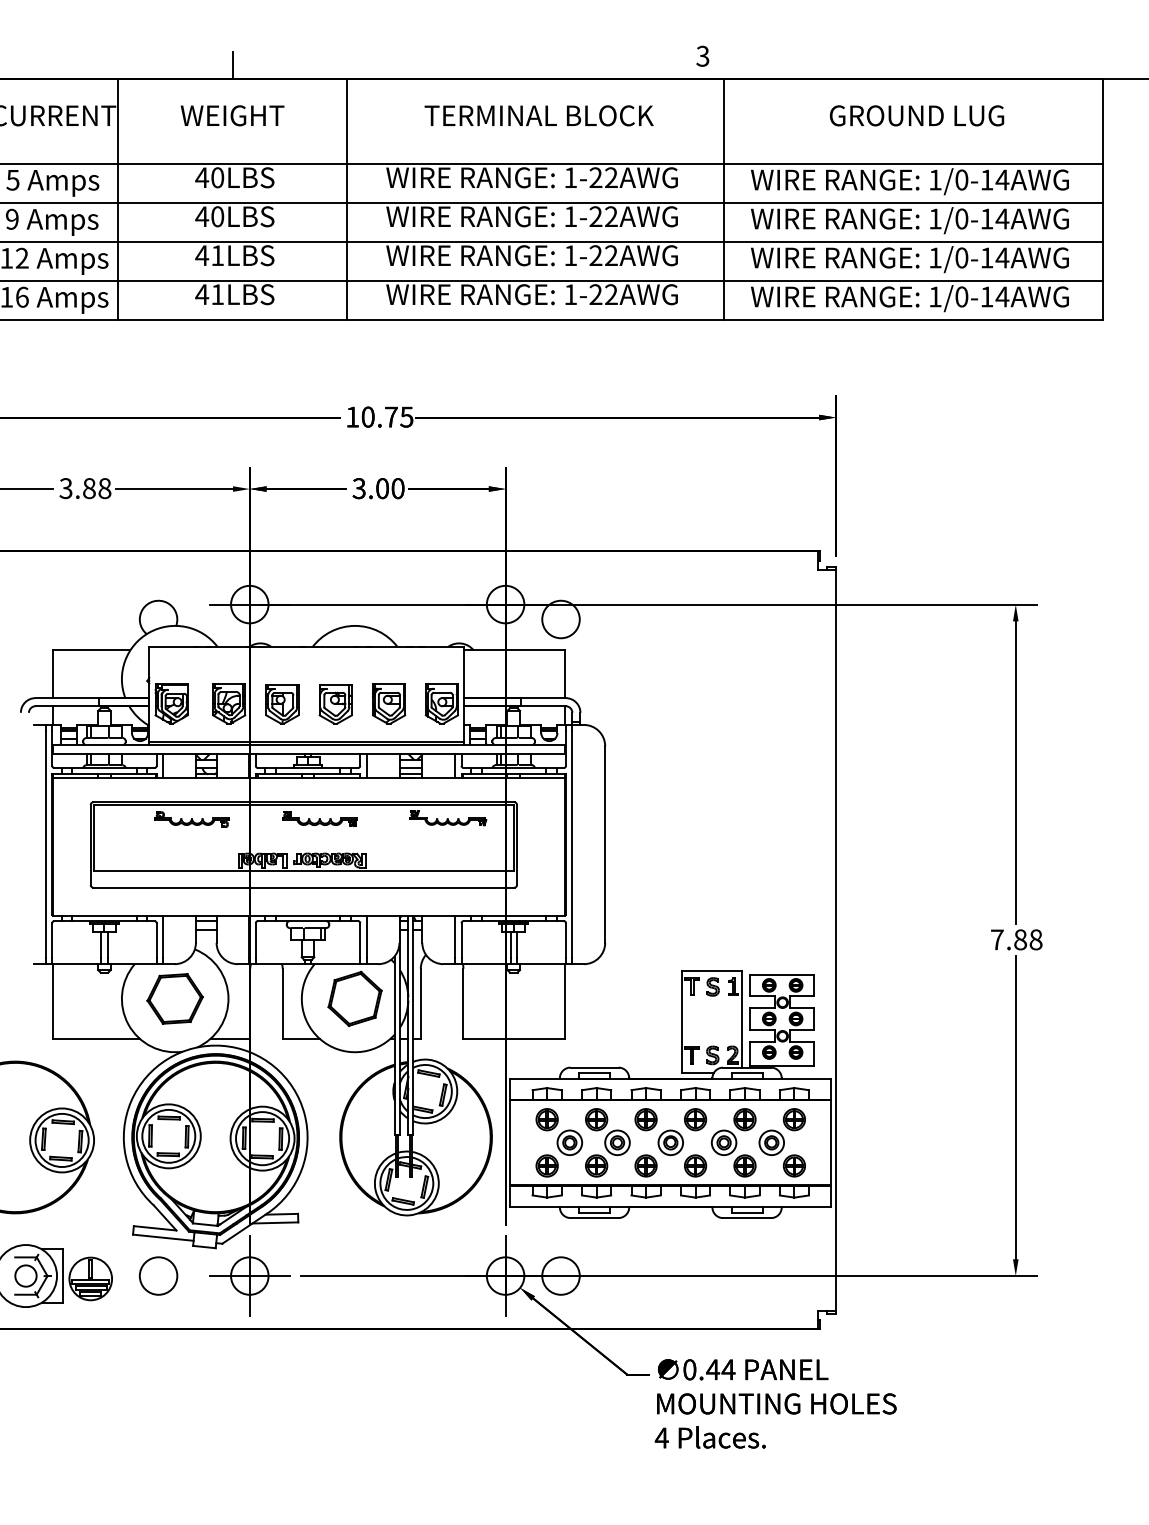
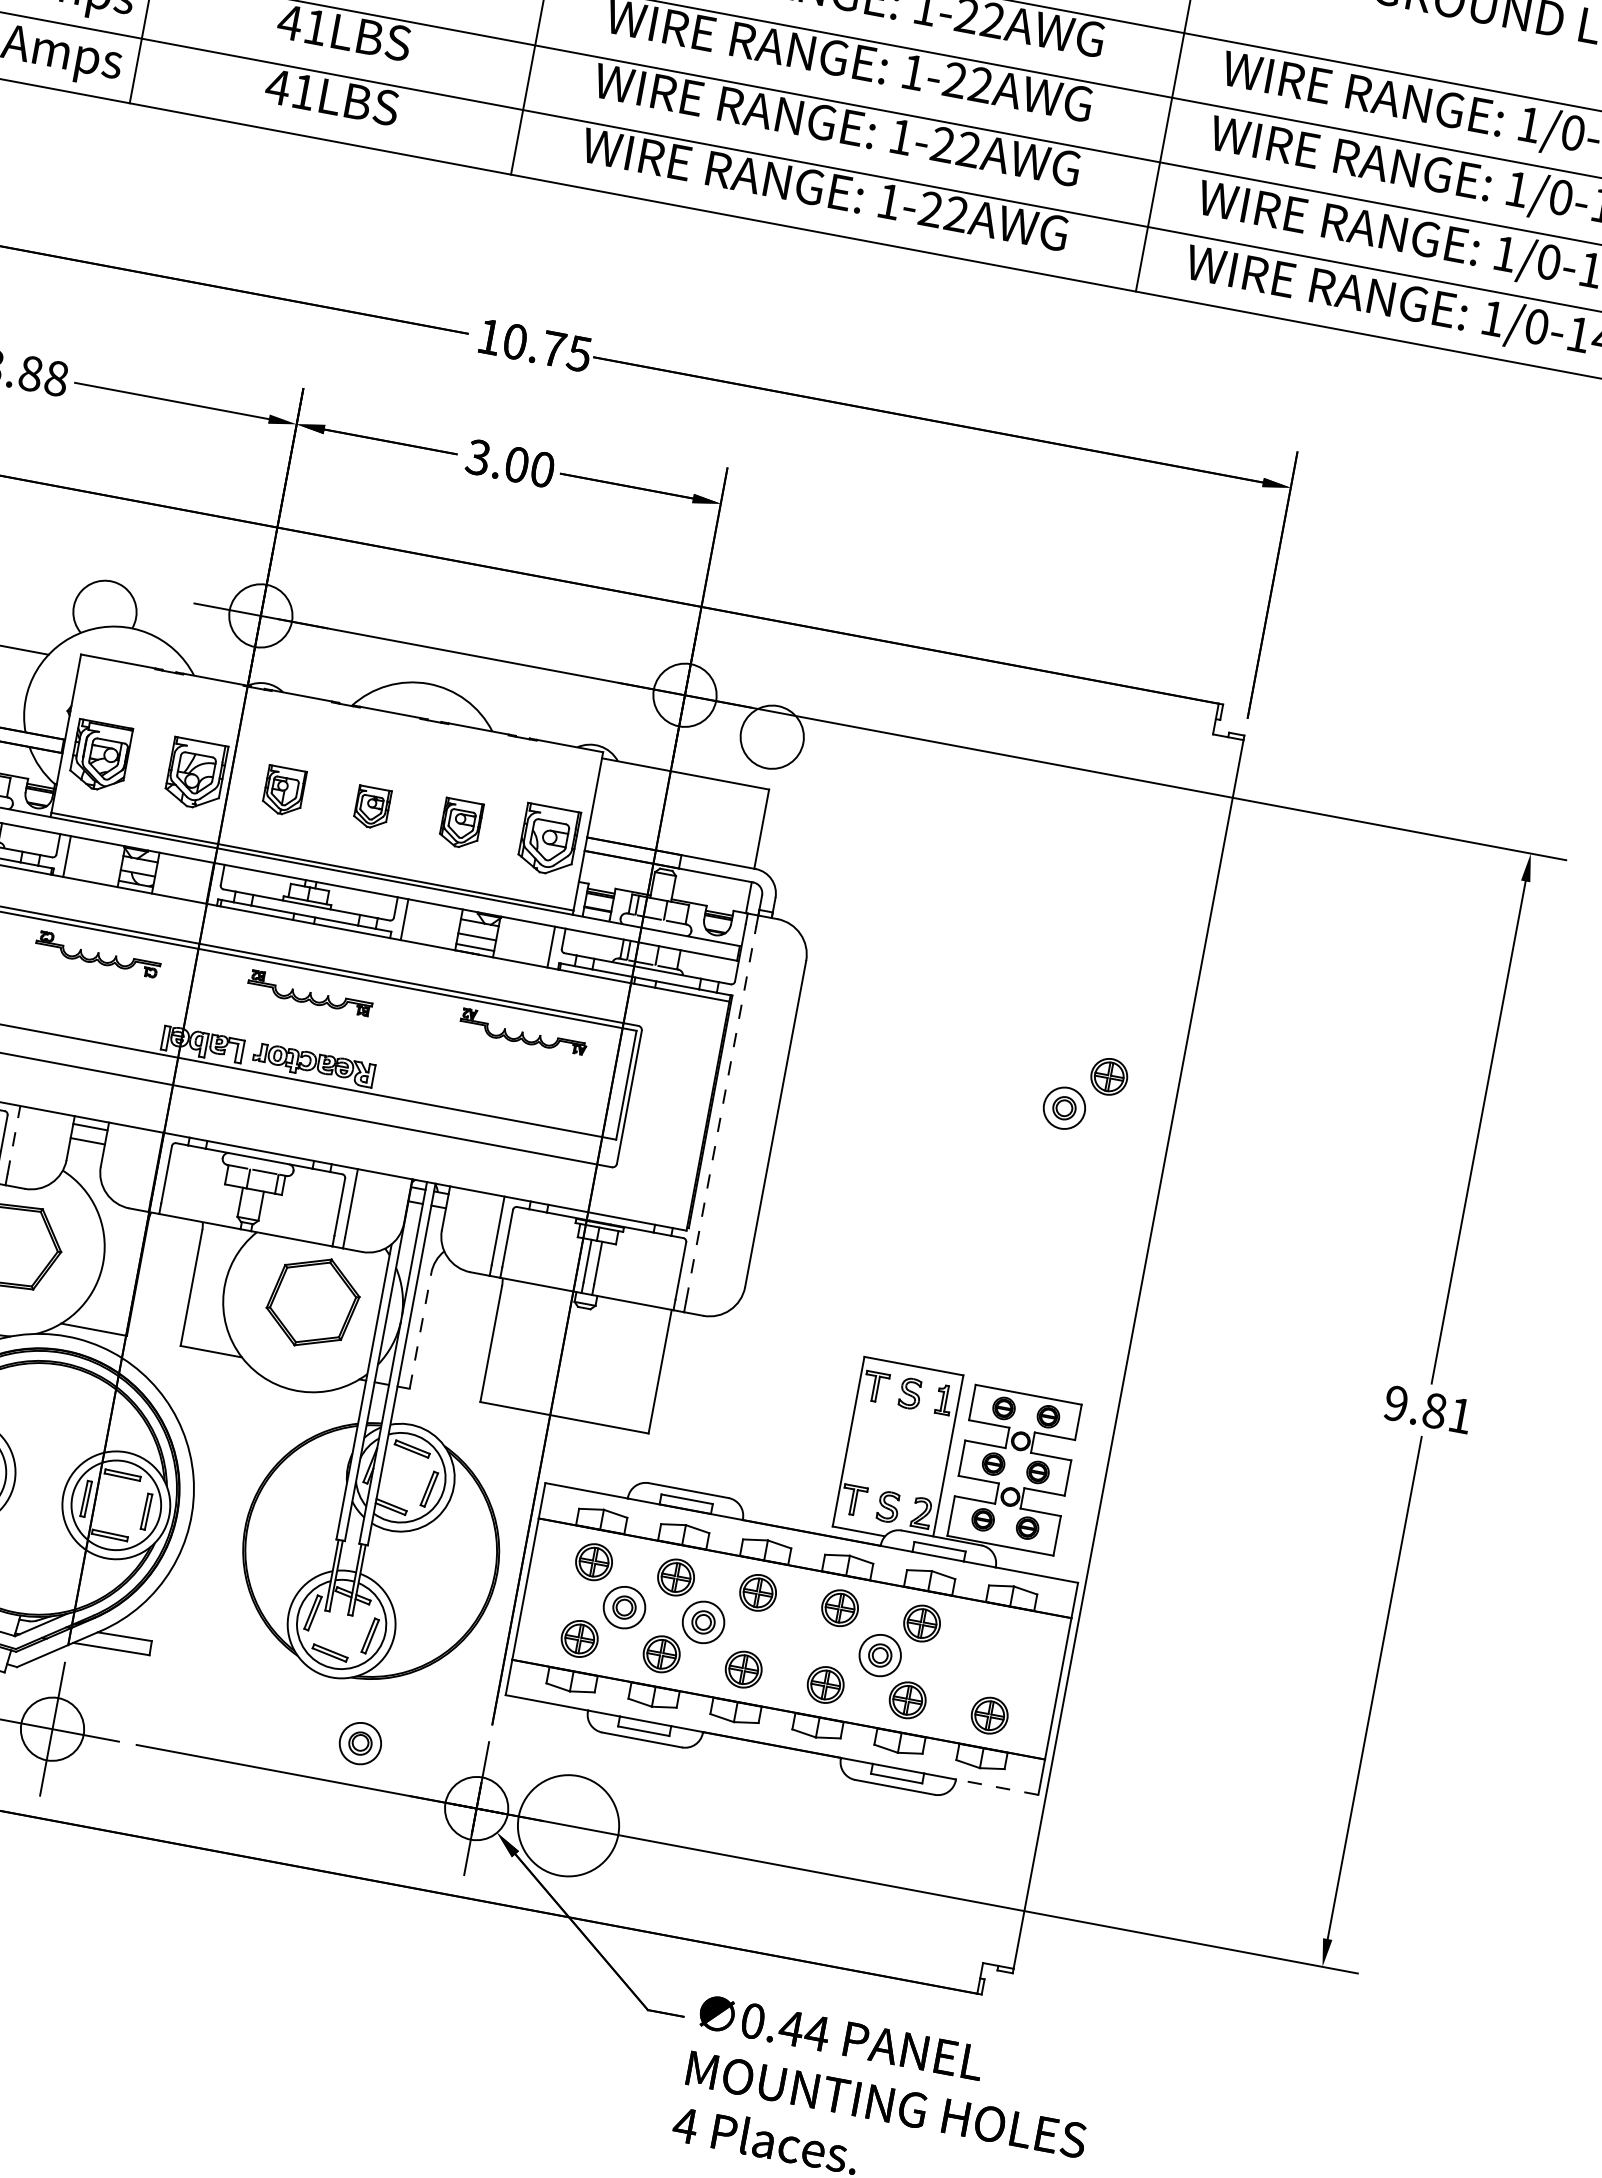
part: (389, 703) -> (461, 823), size x0.7
part: (282, 704) -> (284, 791), size x0.7
part: (335, 704) -> (371, 808), size x0.6
line: (572, 844) -> (721, 1113), solid -> dashed
line: (163, 937) -> (14, 1141), solid -> dashed
text: (1016, 939) -> (1428, 1409), 7.88 -> 9.81
line: (420, 1003) -> (420, 1330), solid -> dashed
part: (781, 1131) -> (1084, 1092), moved
part: (670, 1142) -> (360, 1742), moved
line: (806, 1206) -> (997, 1786), solid -> dashed
circle: (560, 1275) -> (567, 1824), size x1.6

